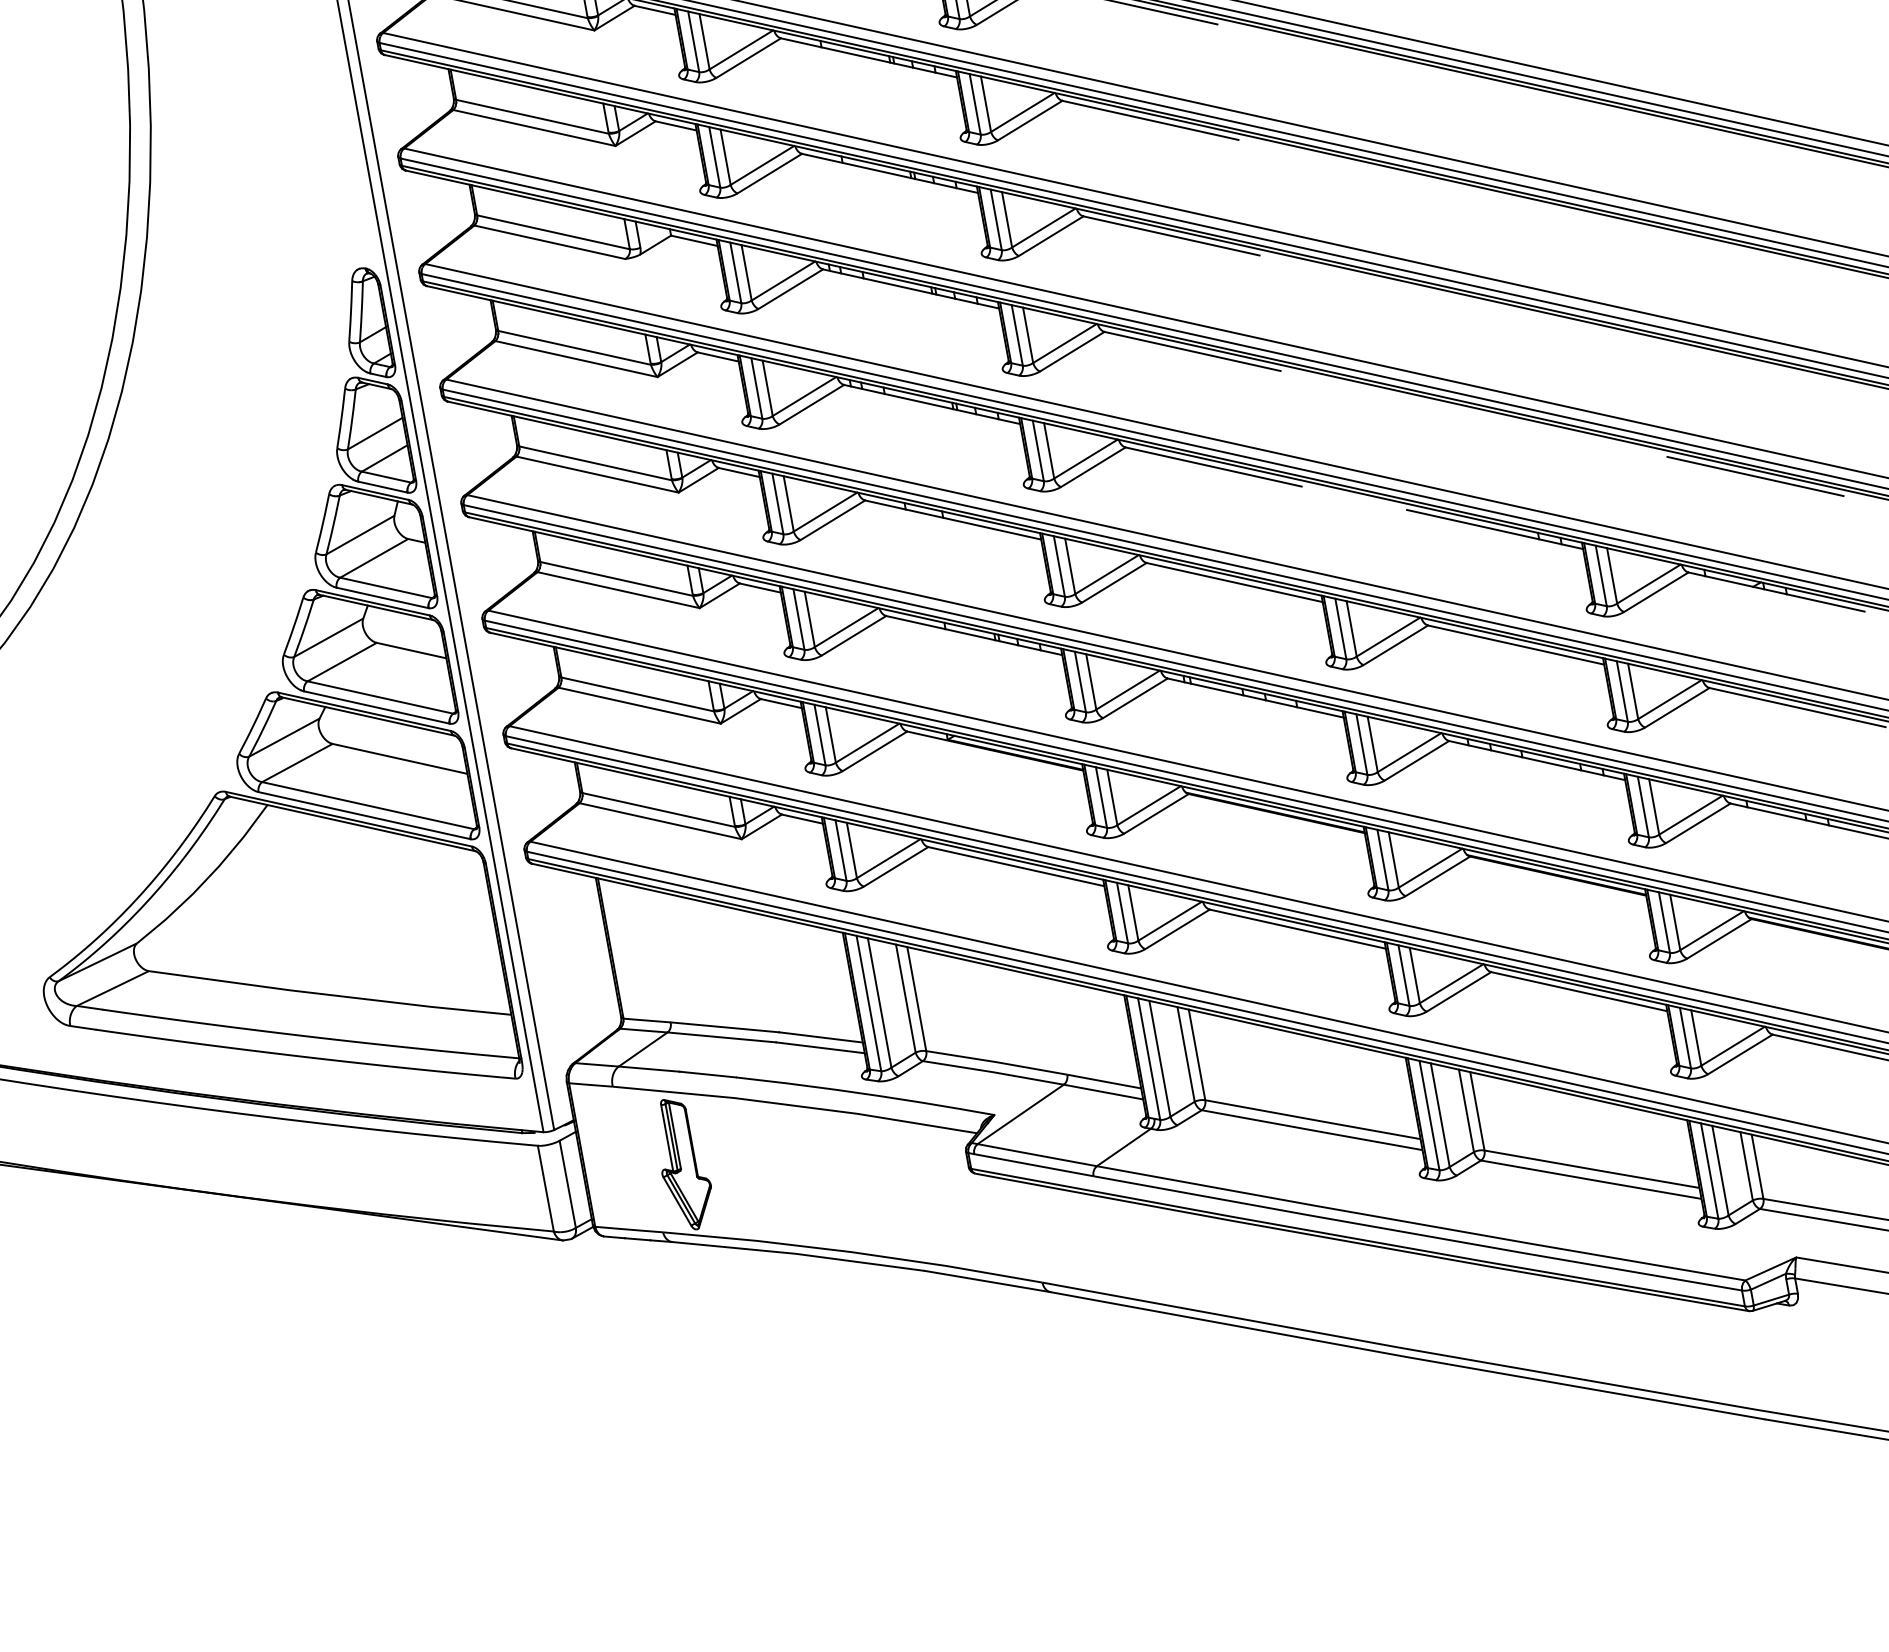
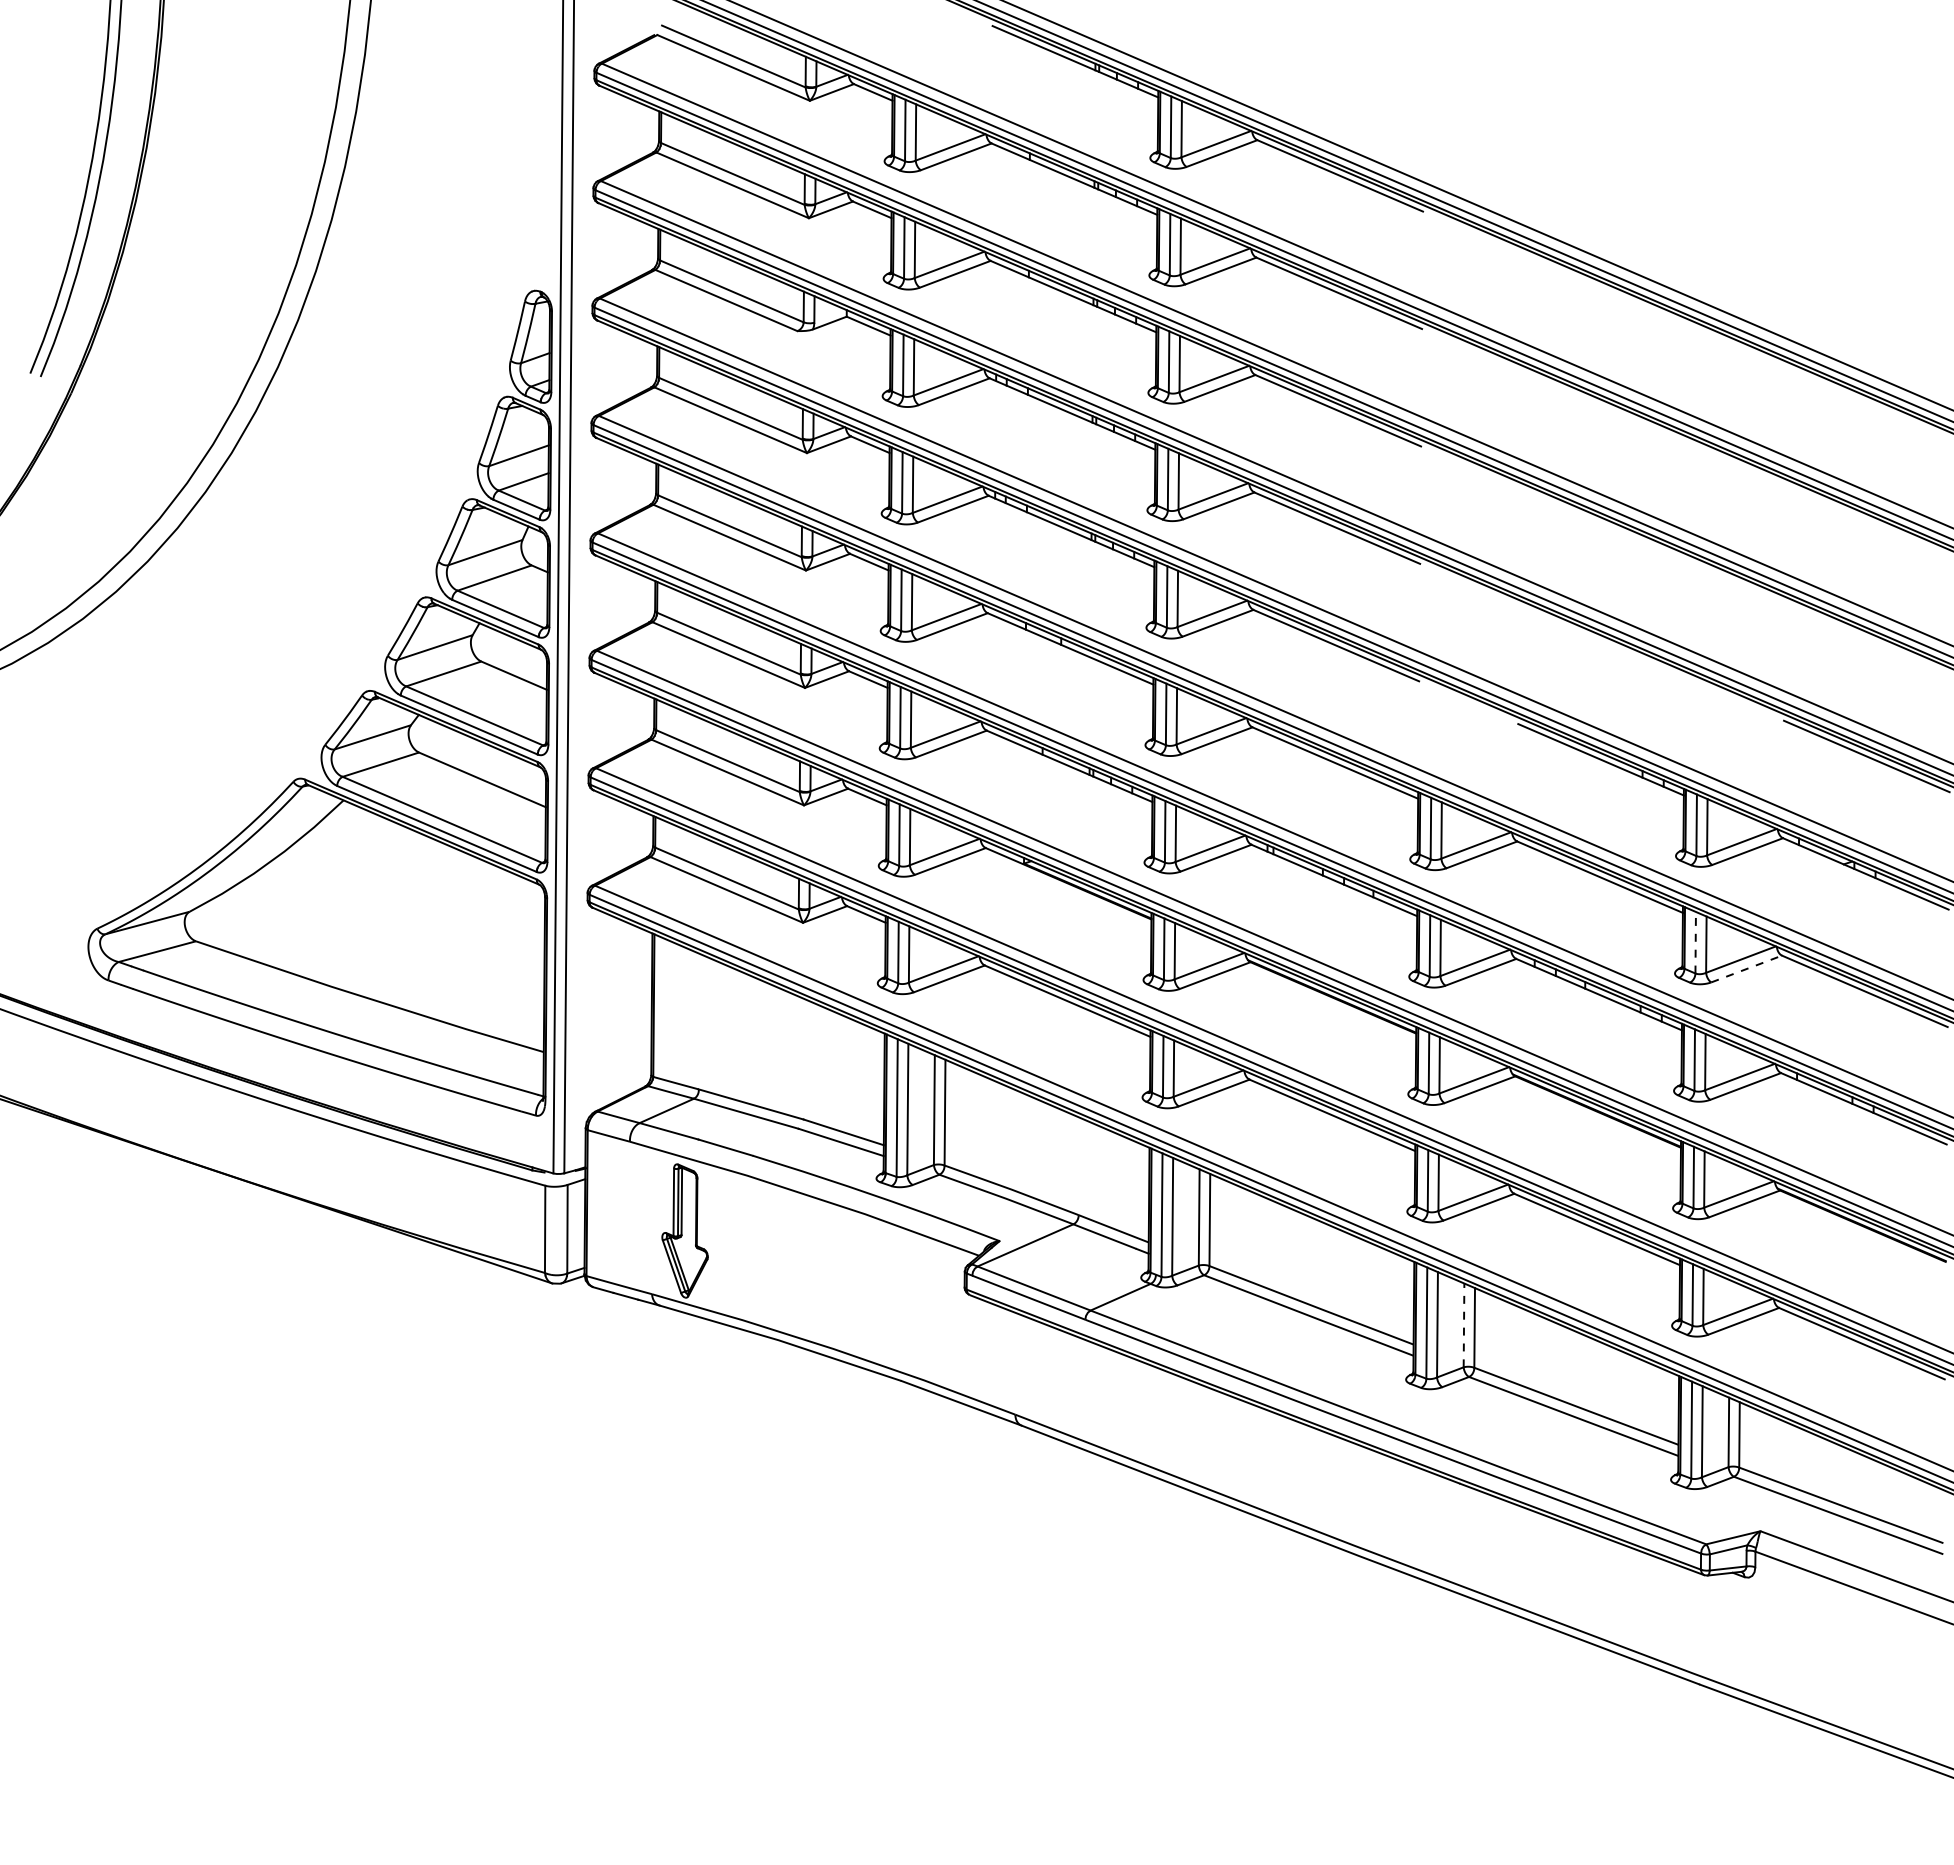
line: (1622, 691) -> (1695, 942), solid -> dashed
line: (1677, 708) -> (1746, 969), solid -> dashed
line: (1466, 1110) -> (1464, 1325), solid -> dashed

